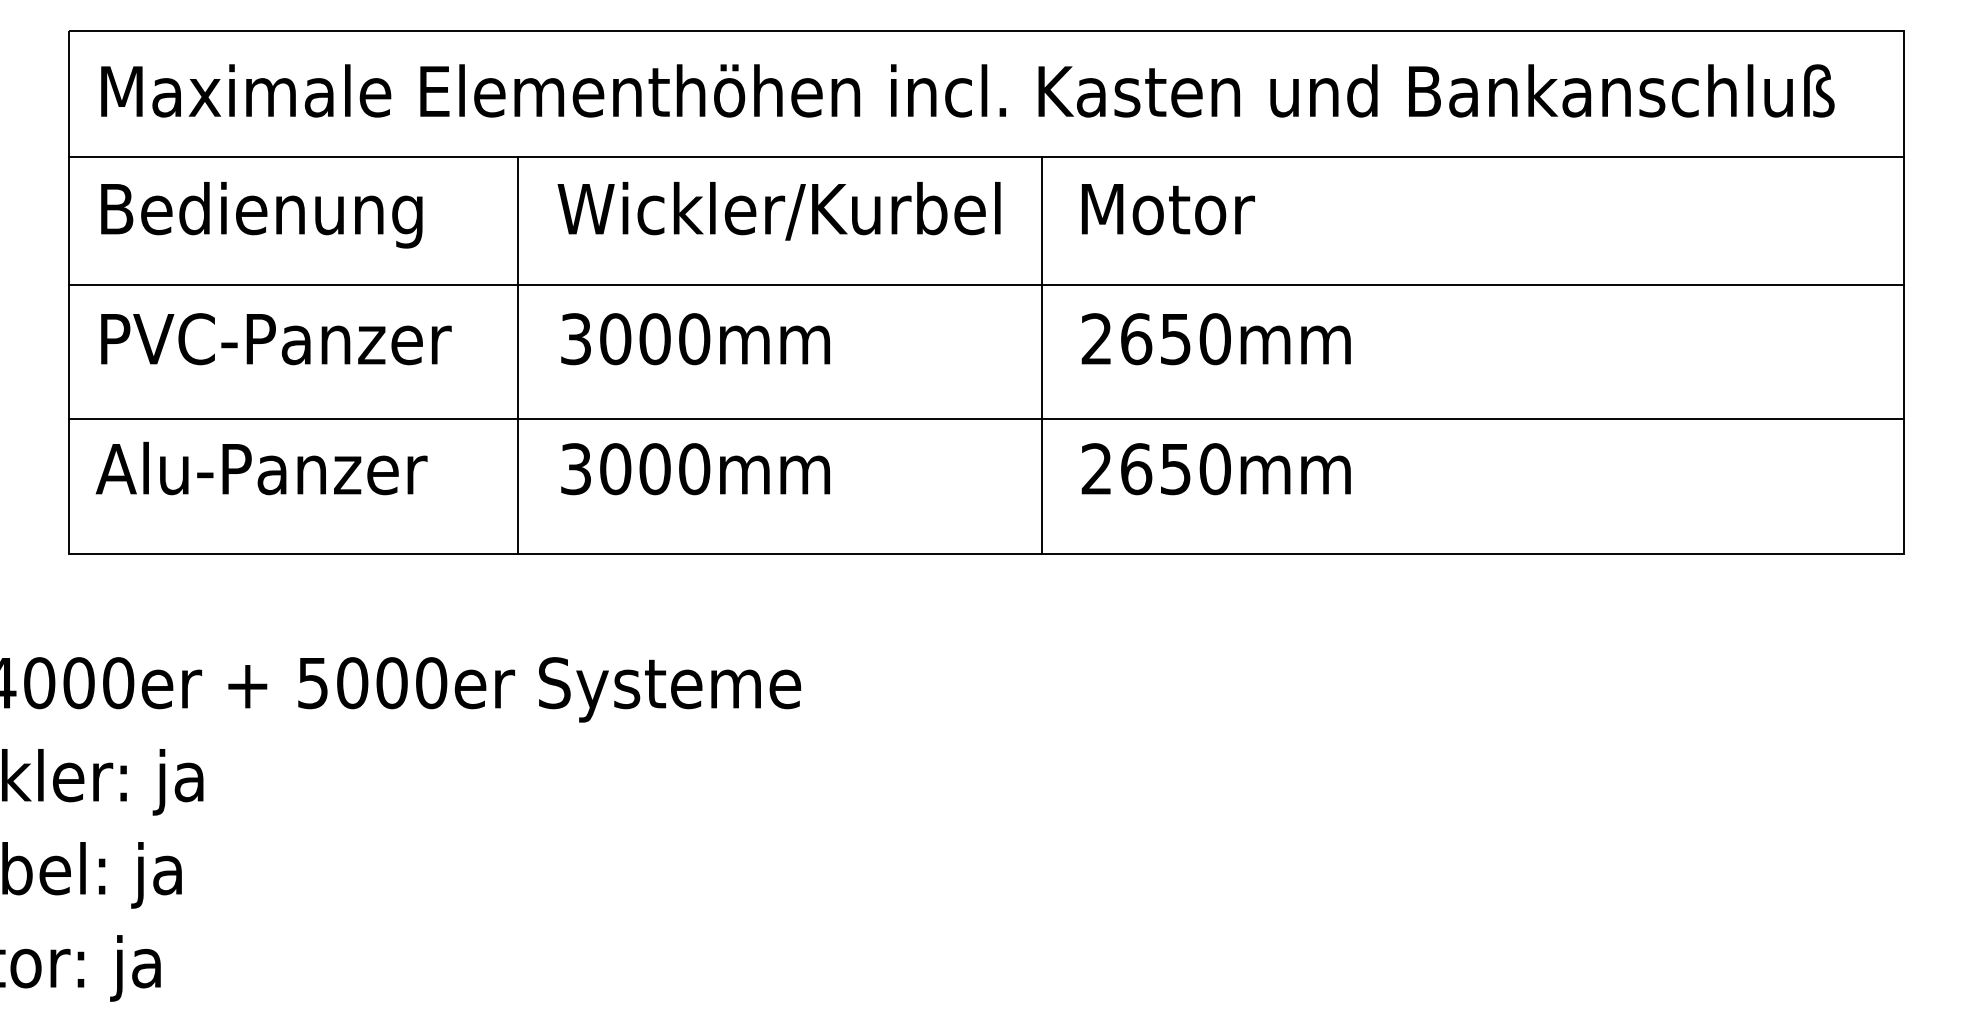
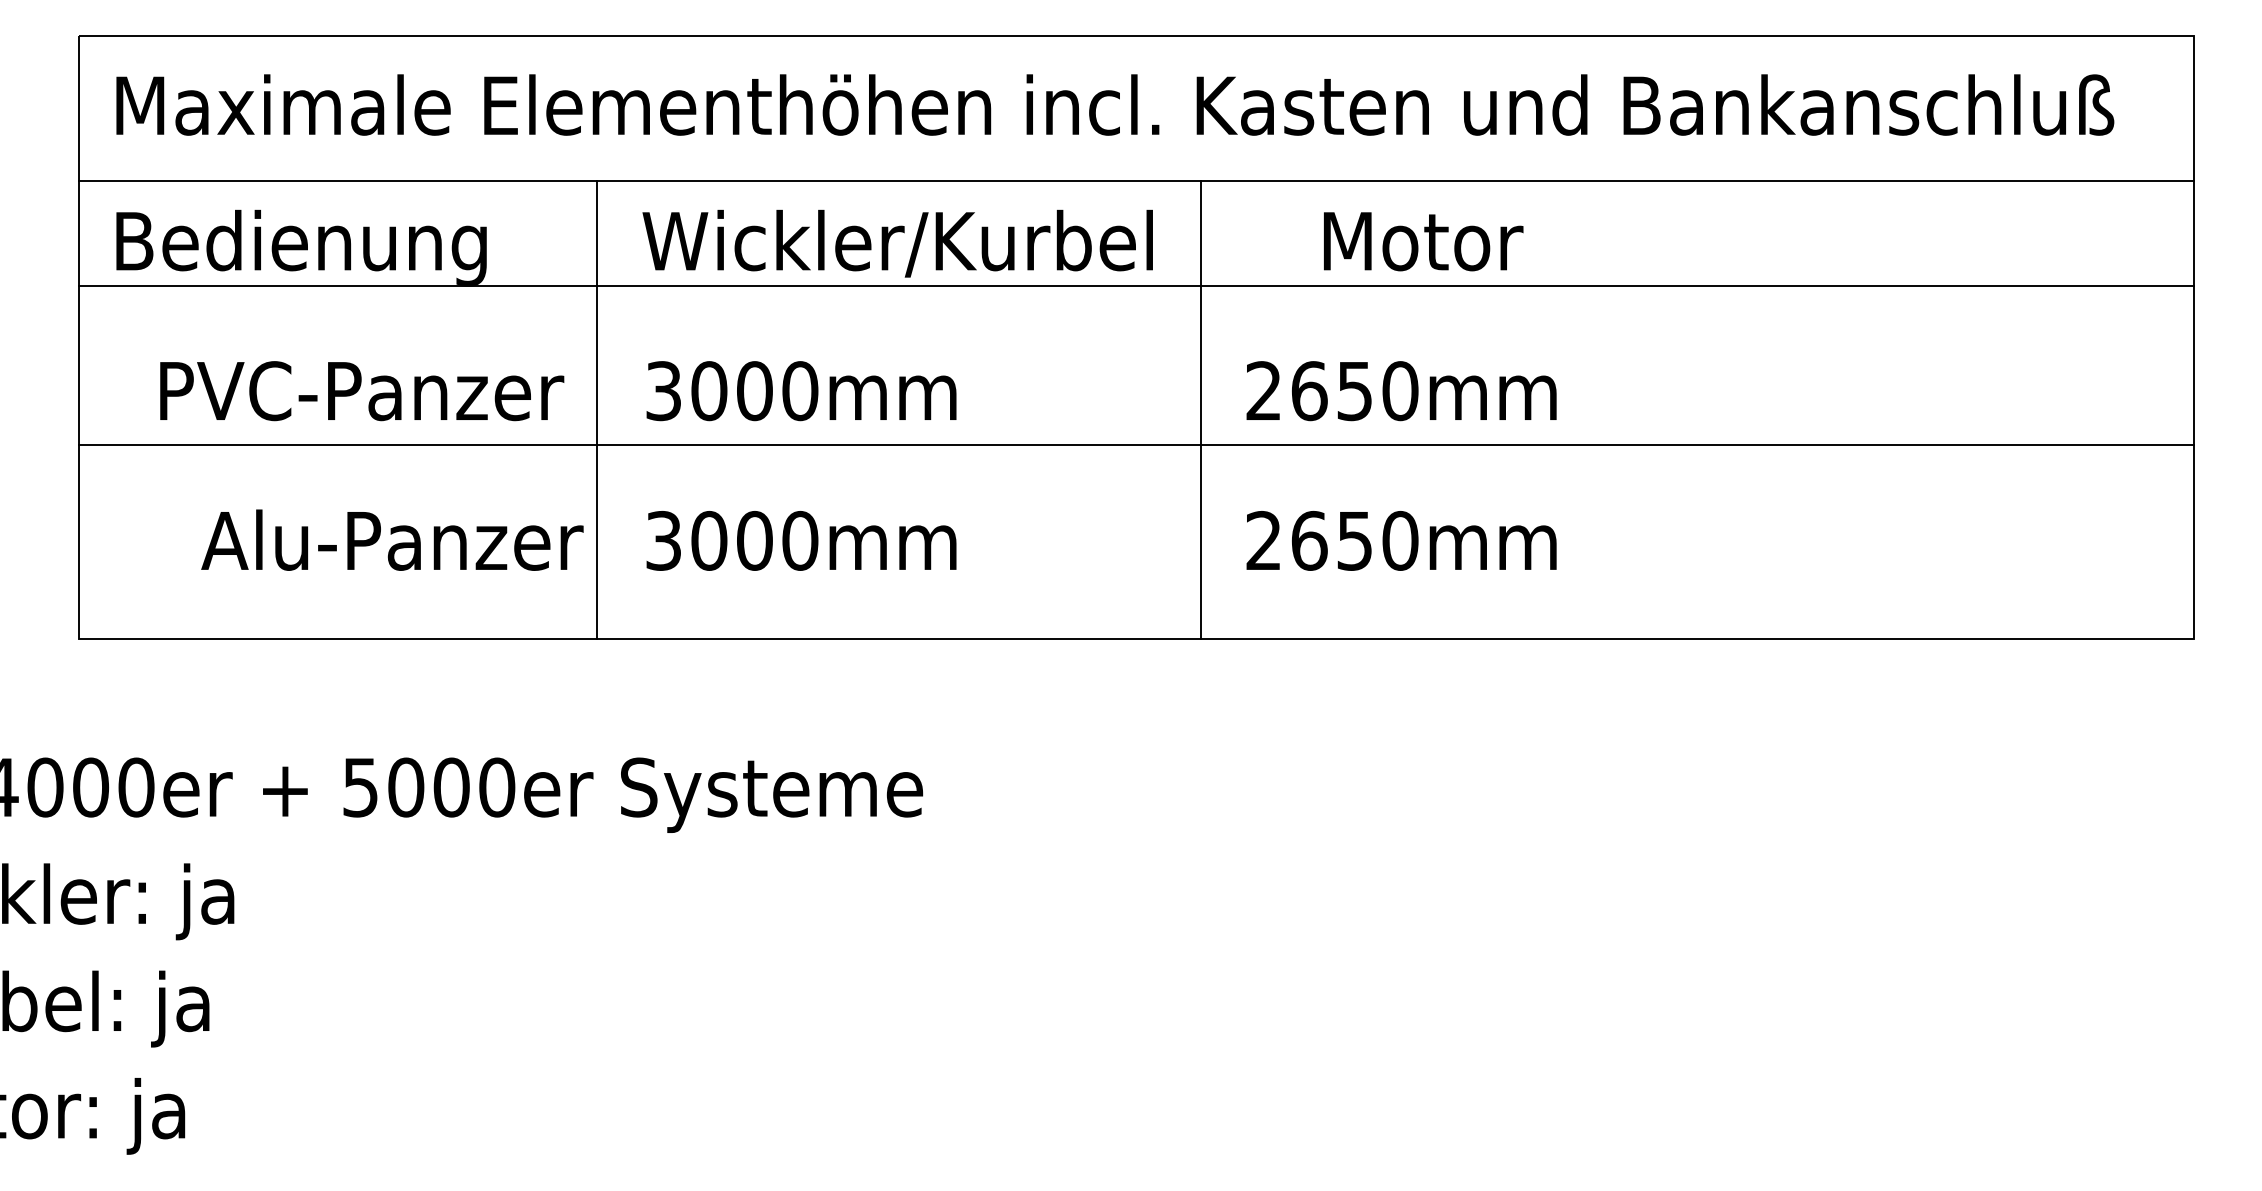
text: (1167, 209) -> (1422, 241), moved
line: (986, 284) -> (1136, 285), moved
text: (276, 339) -> (362, 391), moved
line: (986, 418) -> (1136, 444), moved
text: (261, 468) -> (392, 540), moved

